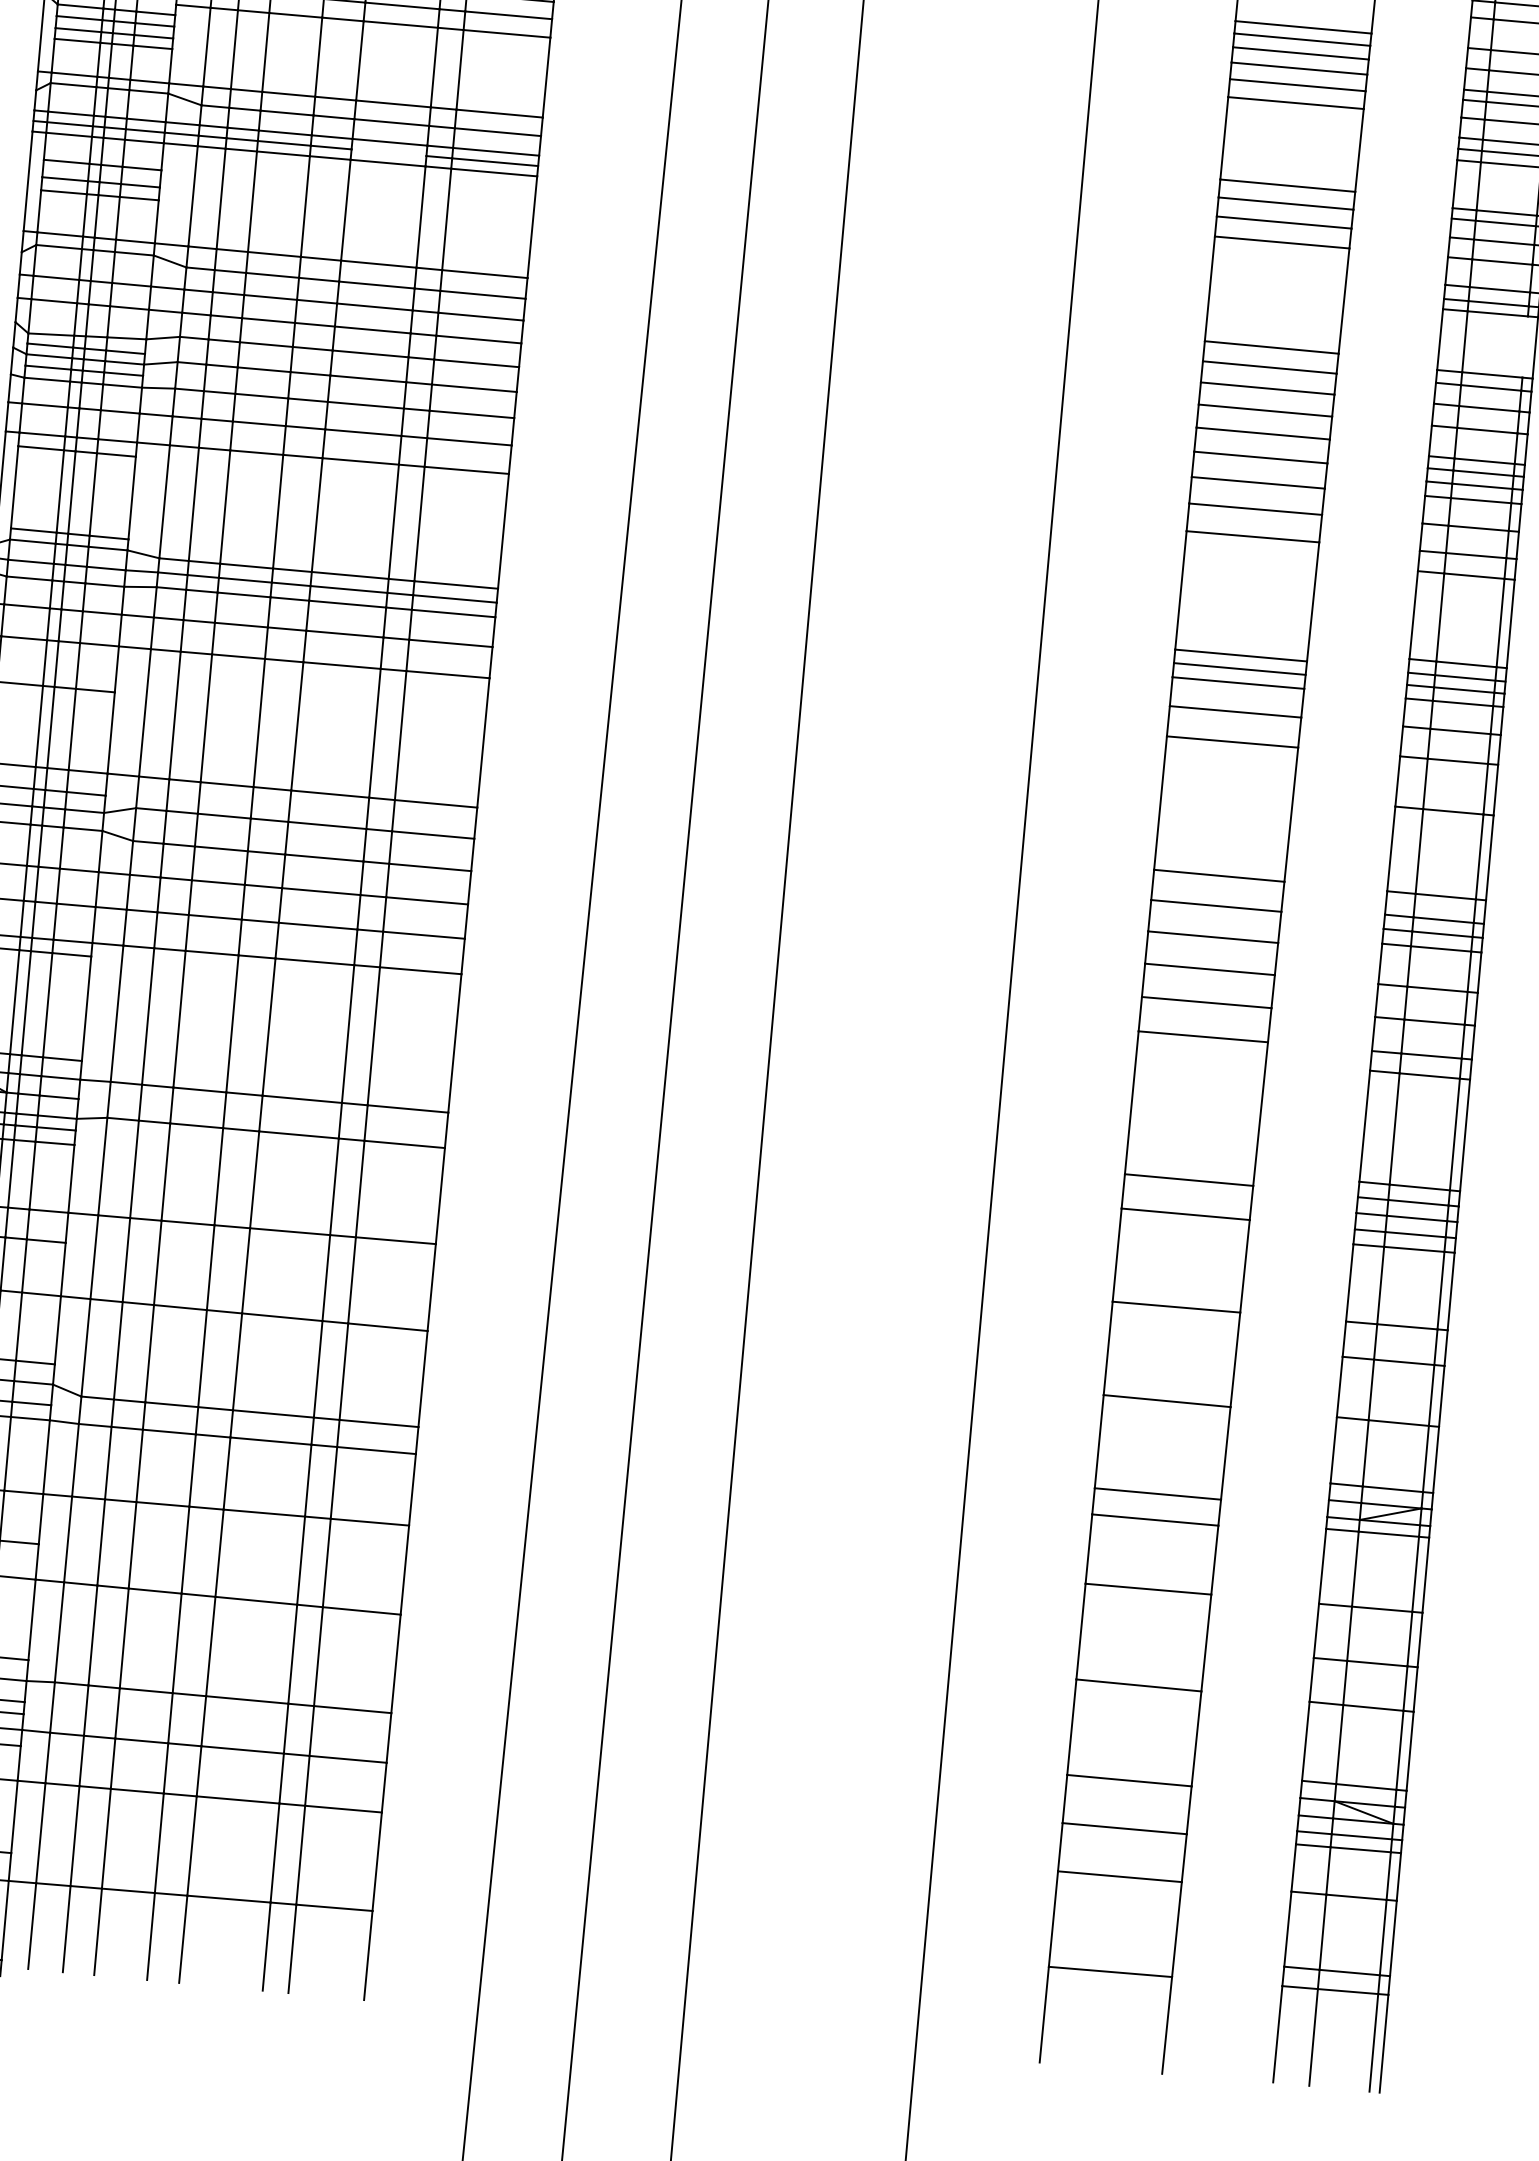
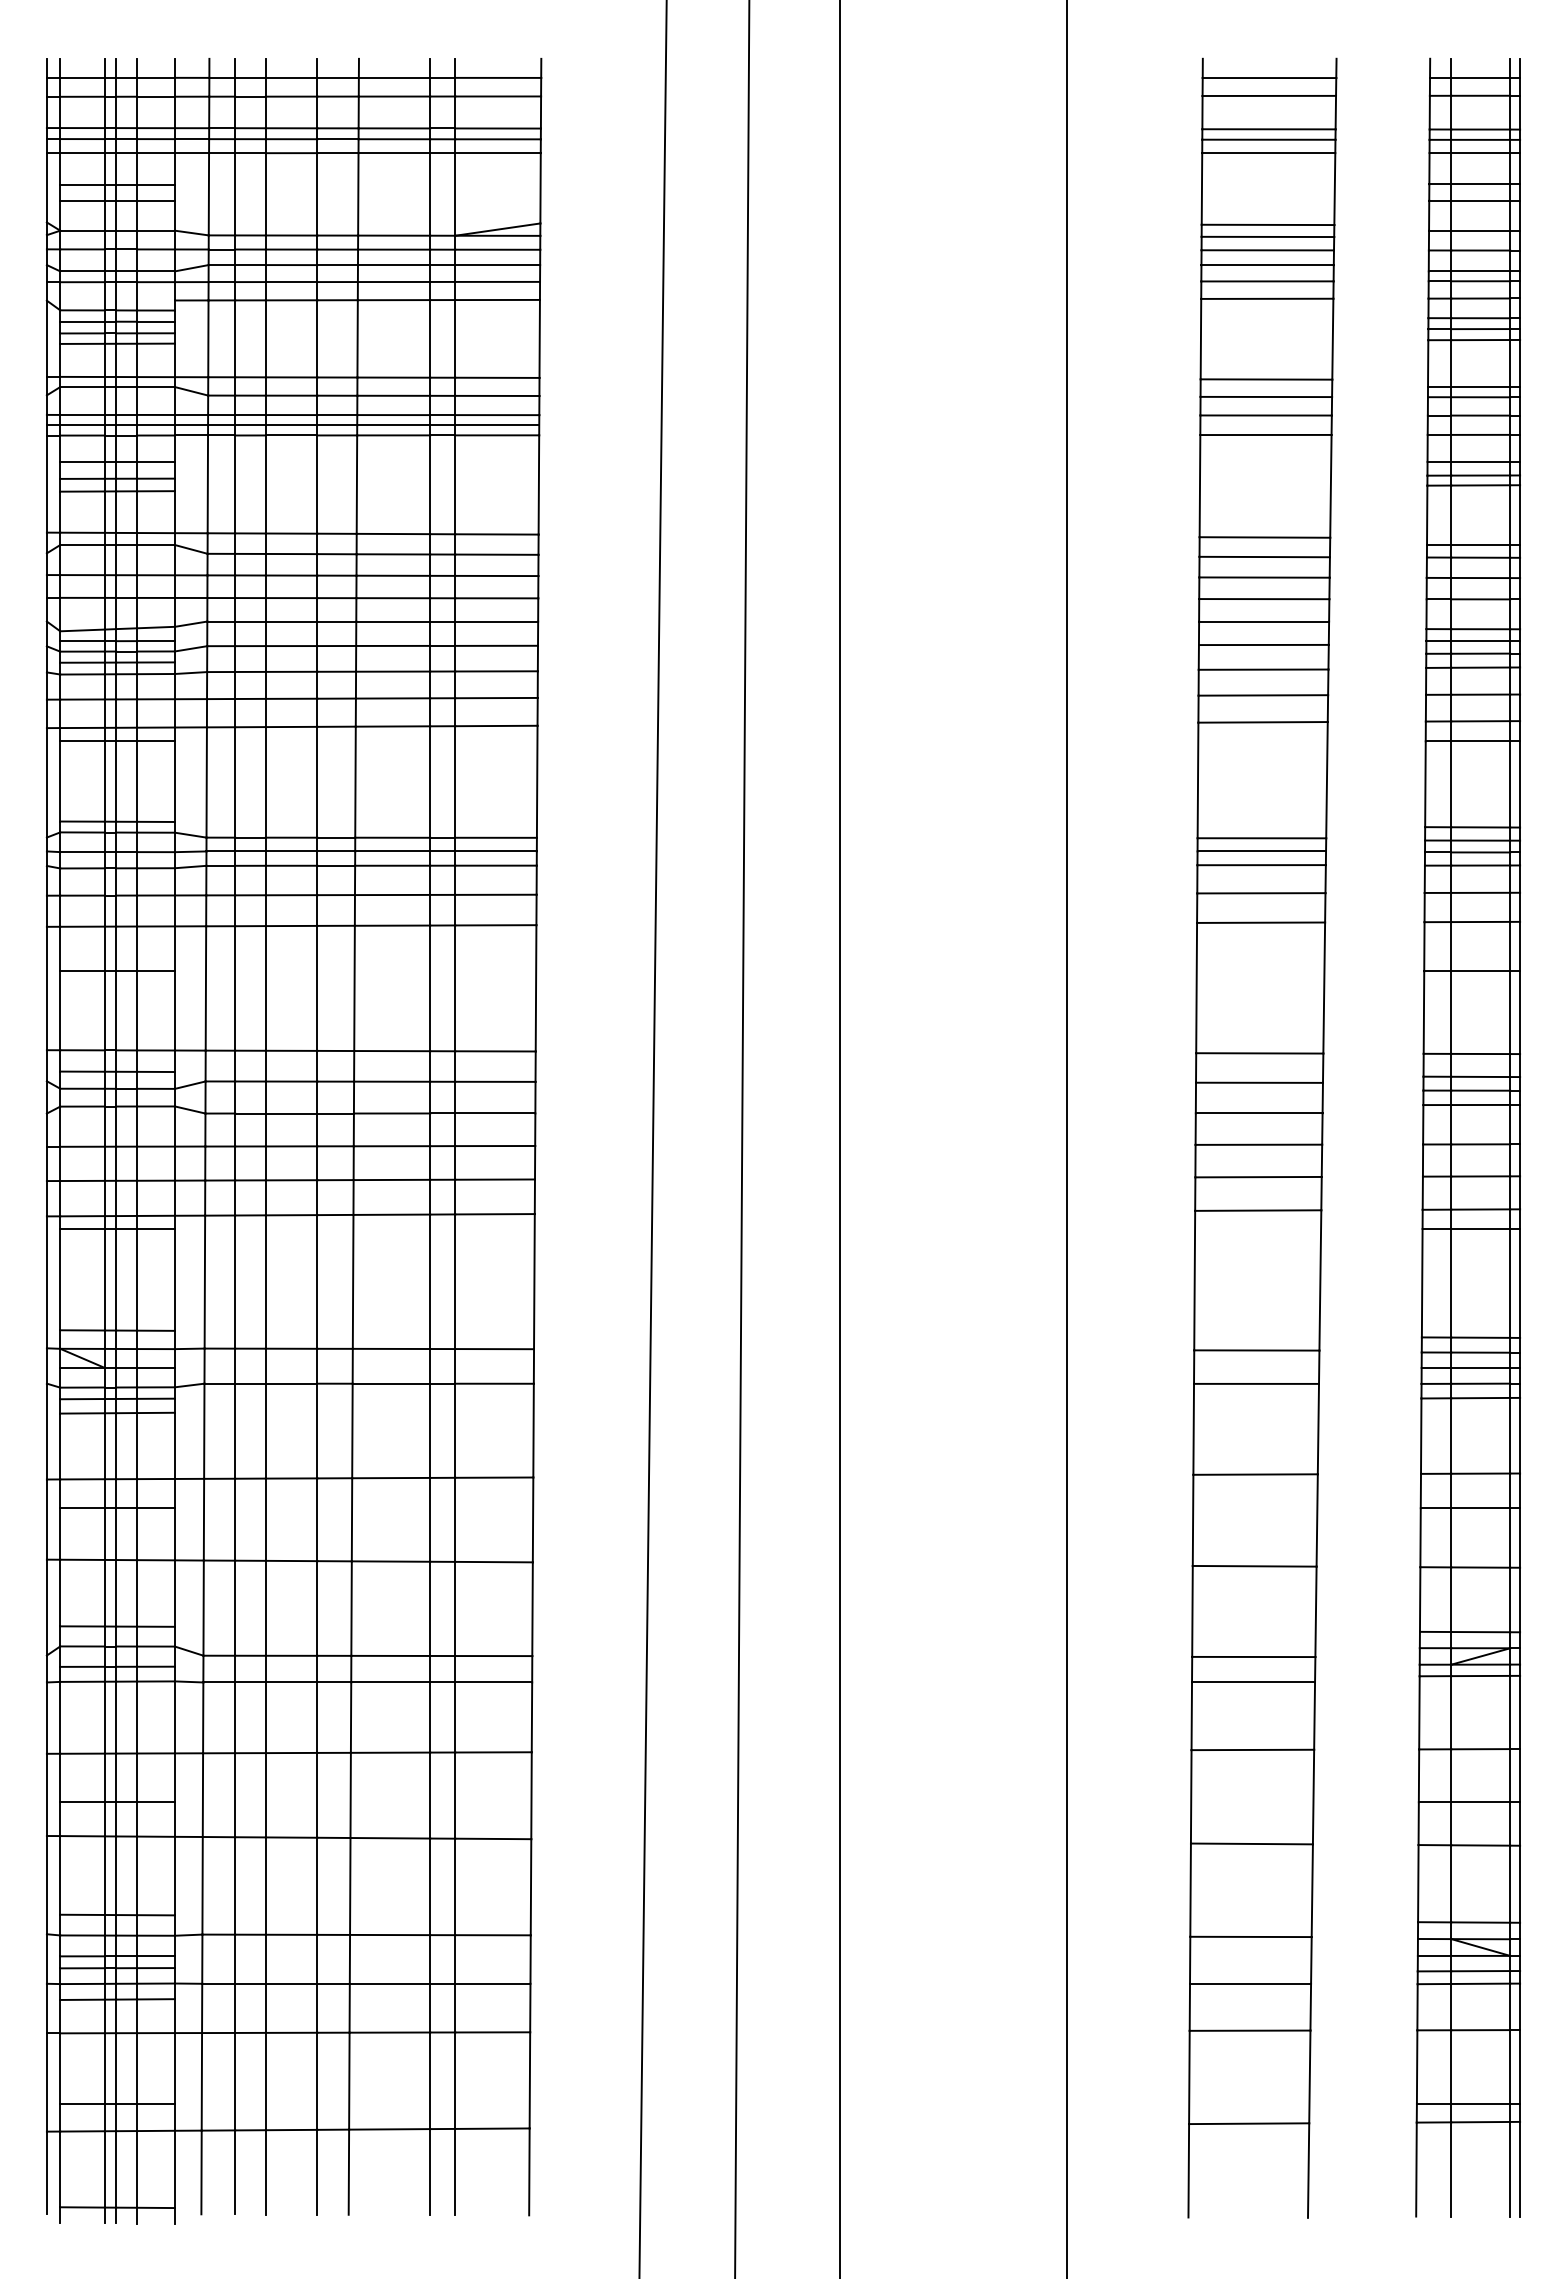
line: (388, 152) -> (393, 425), added
line: (1525, 347) -> (1510, 515), added

